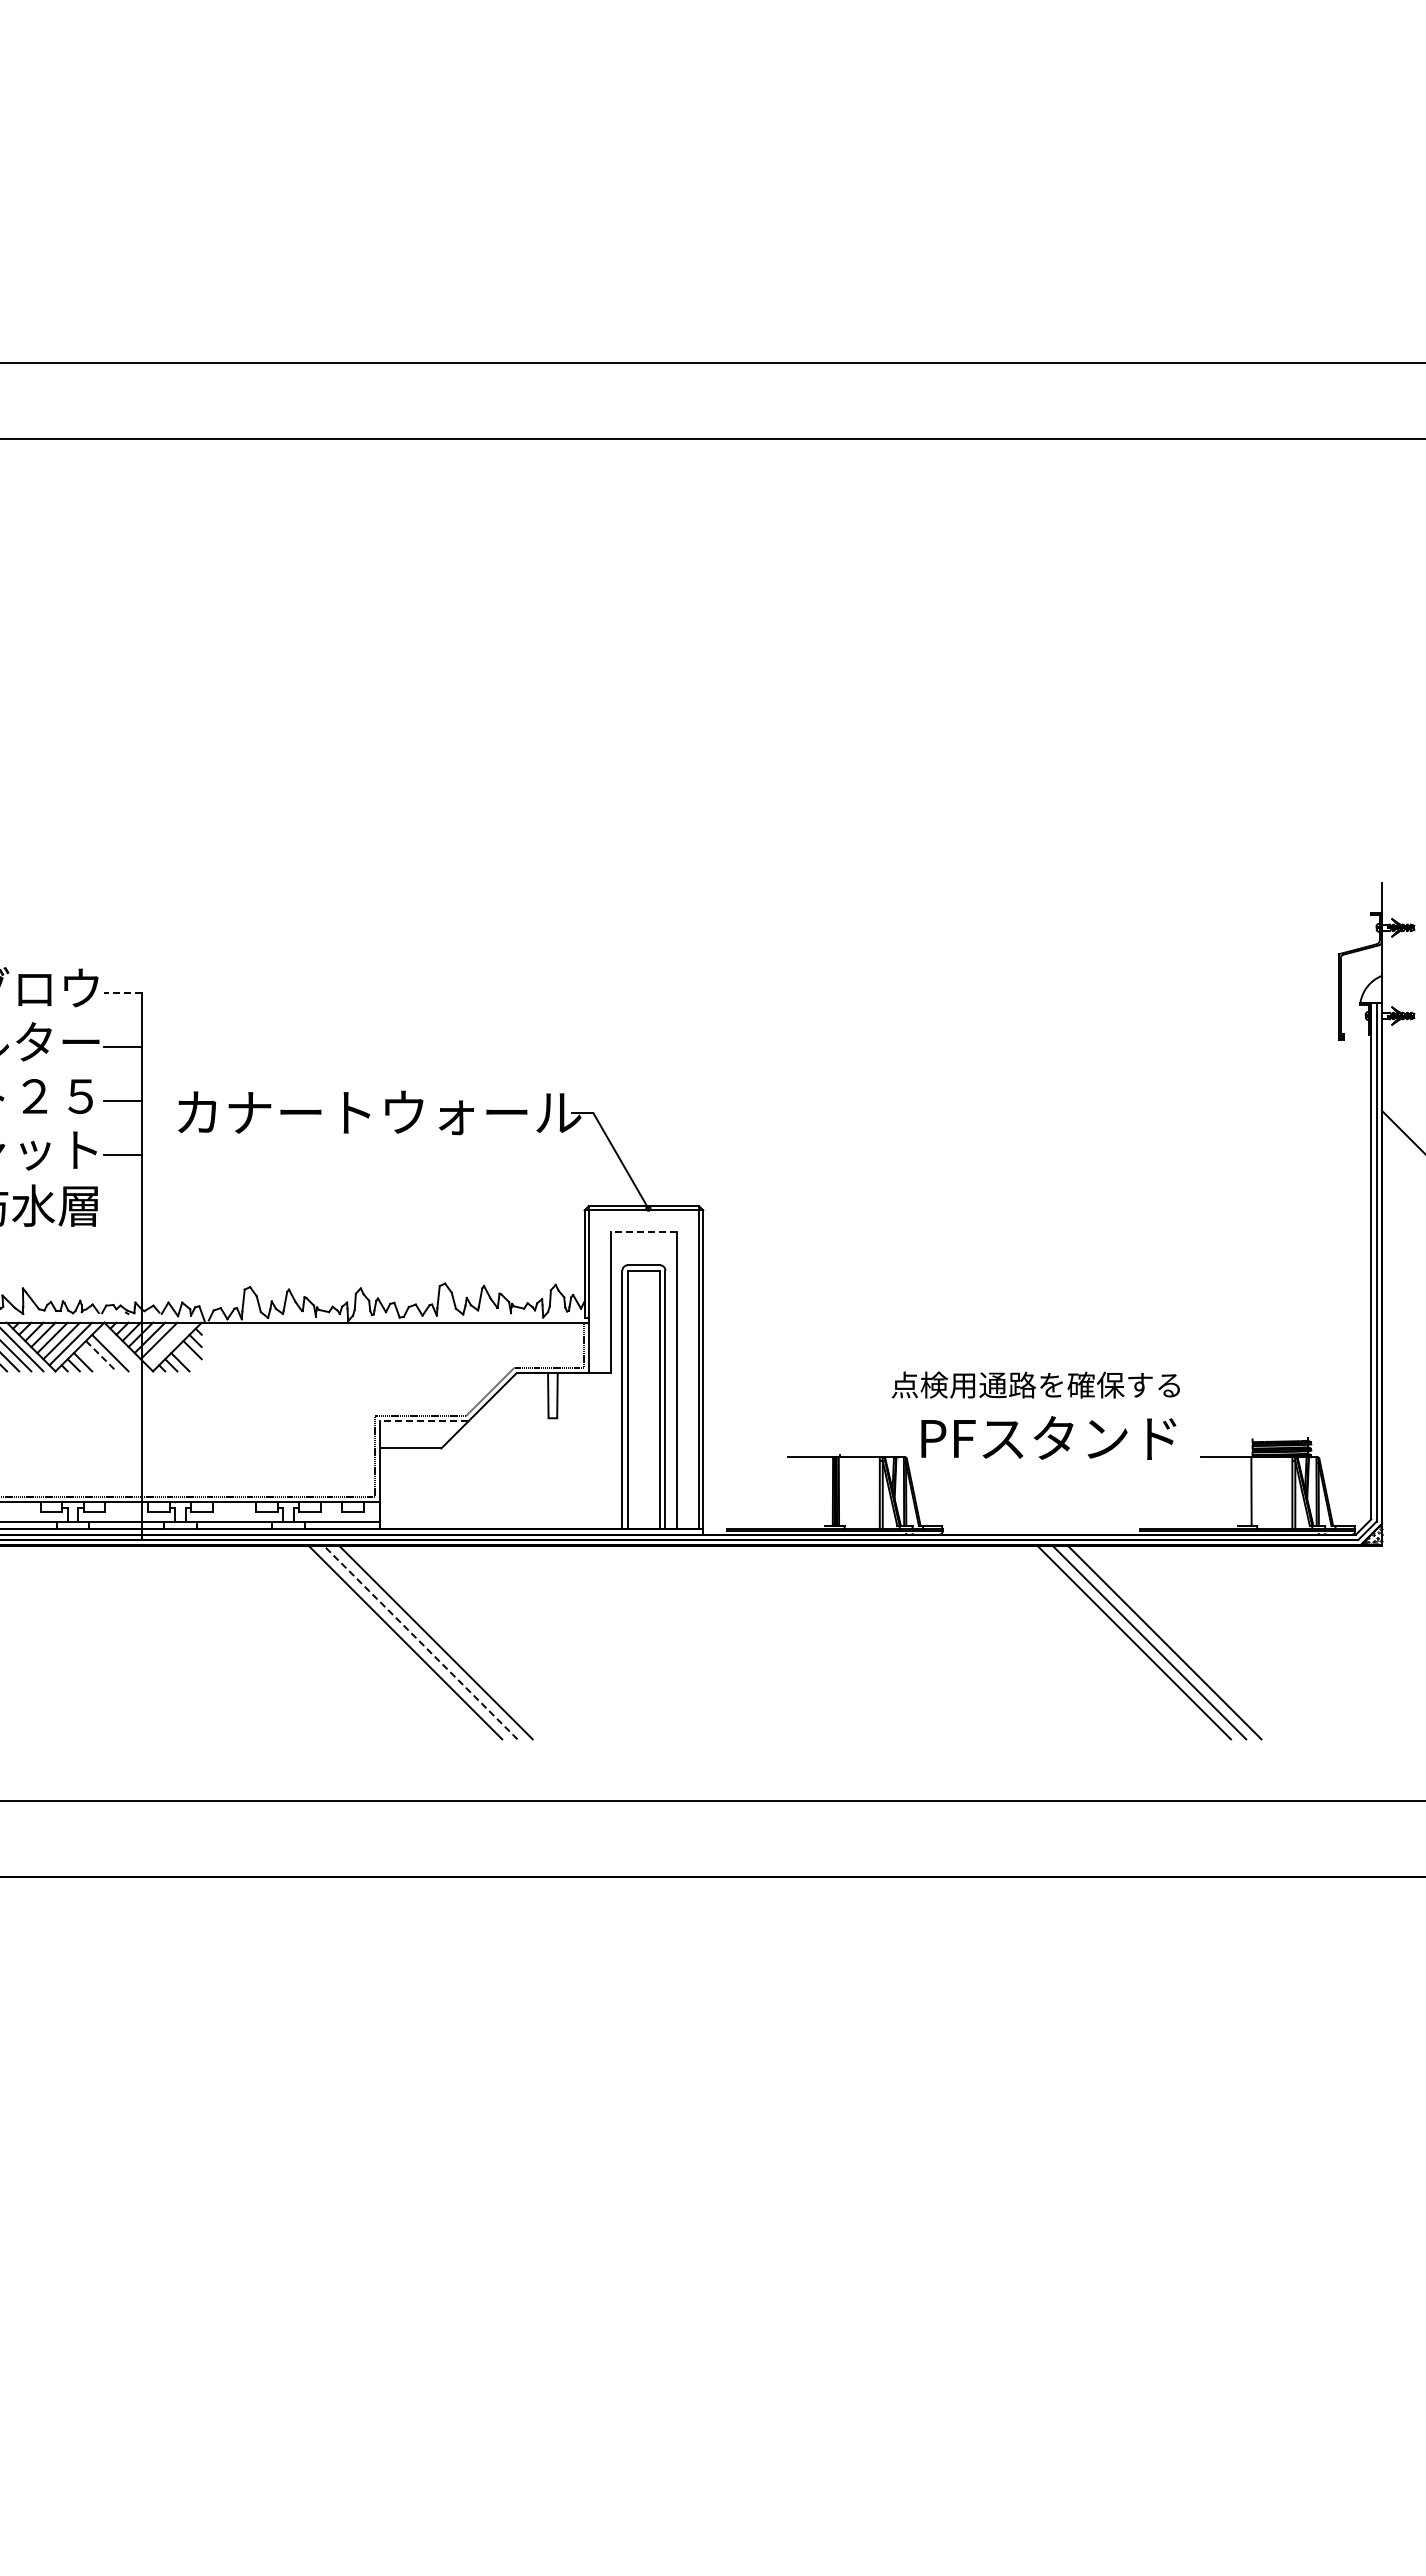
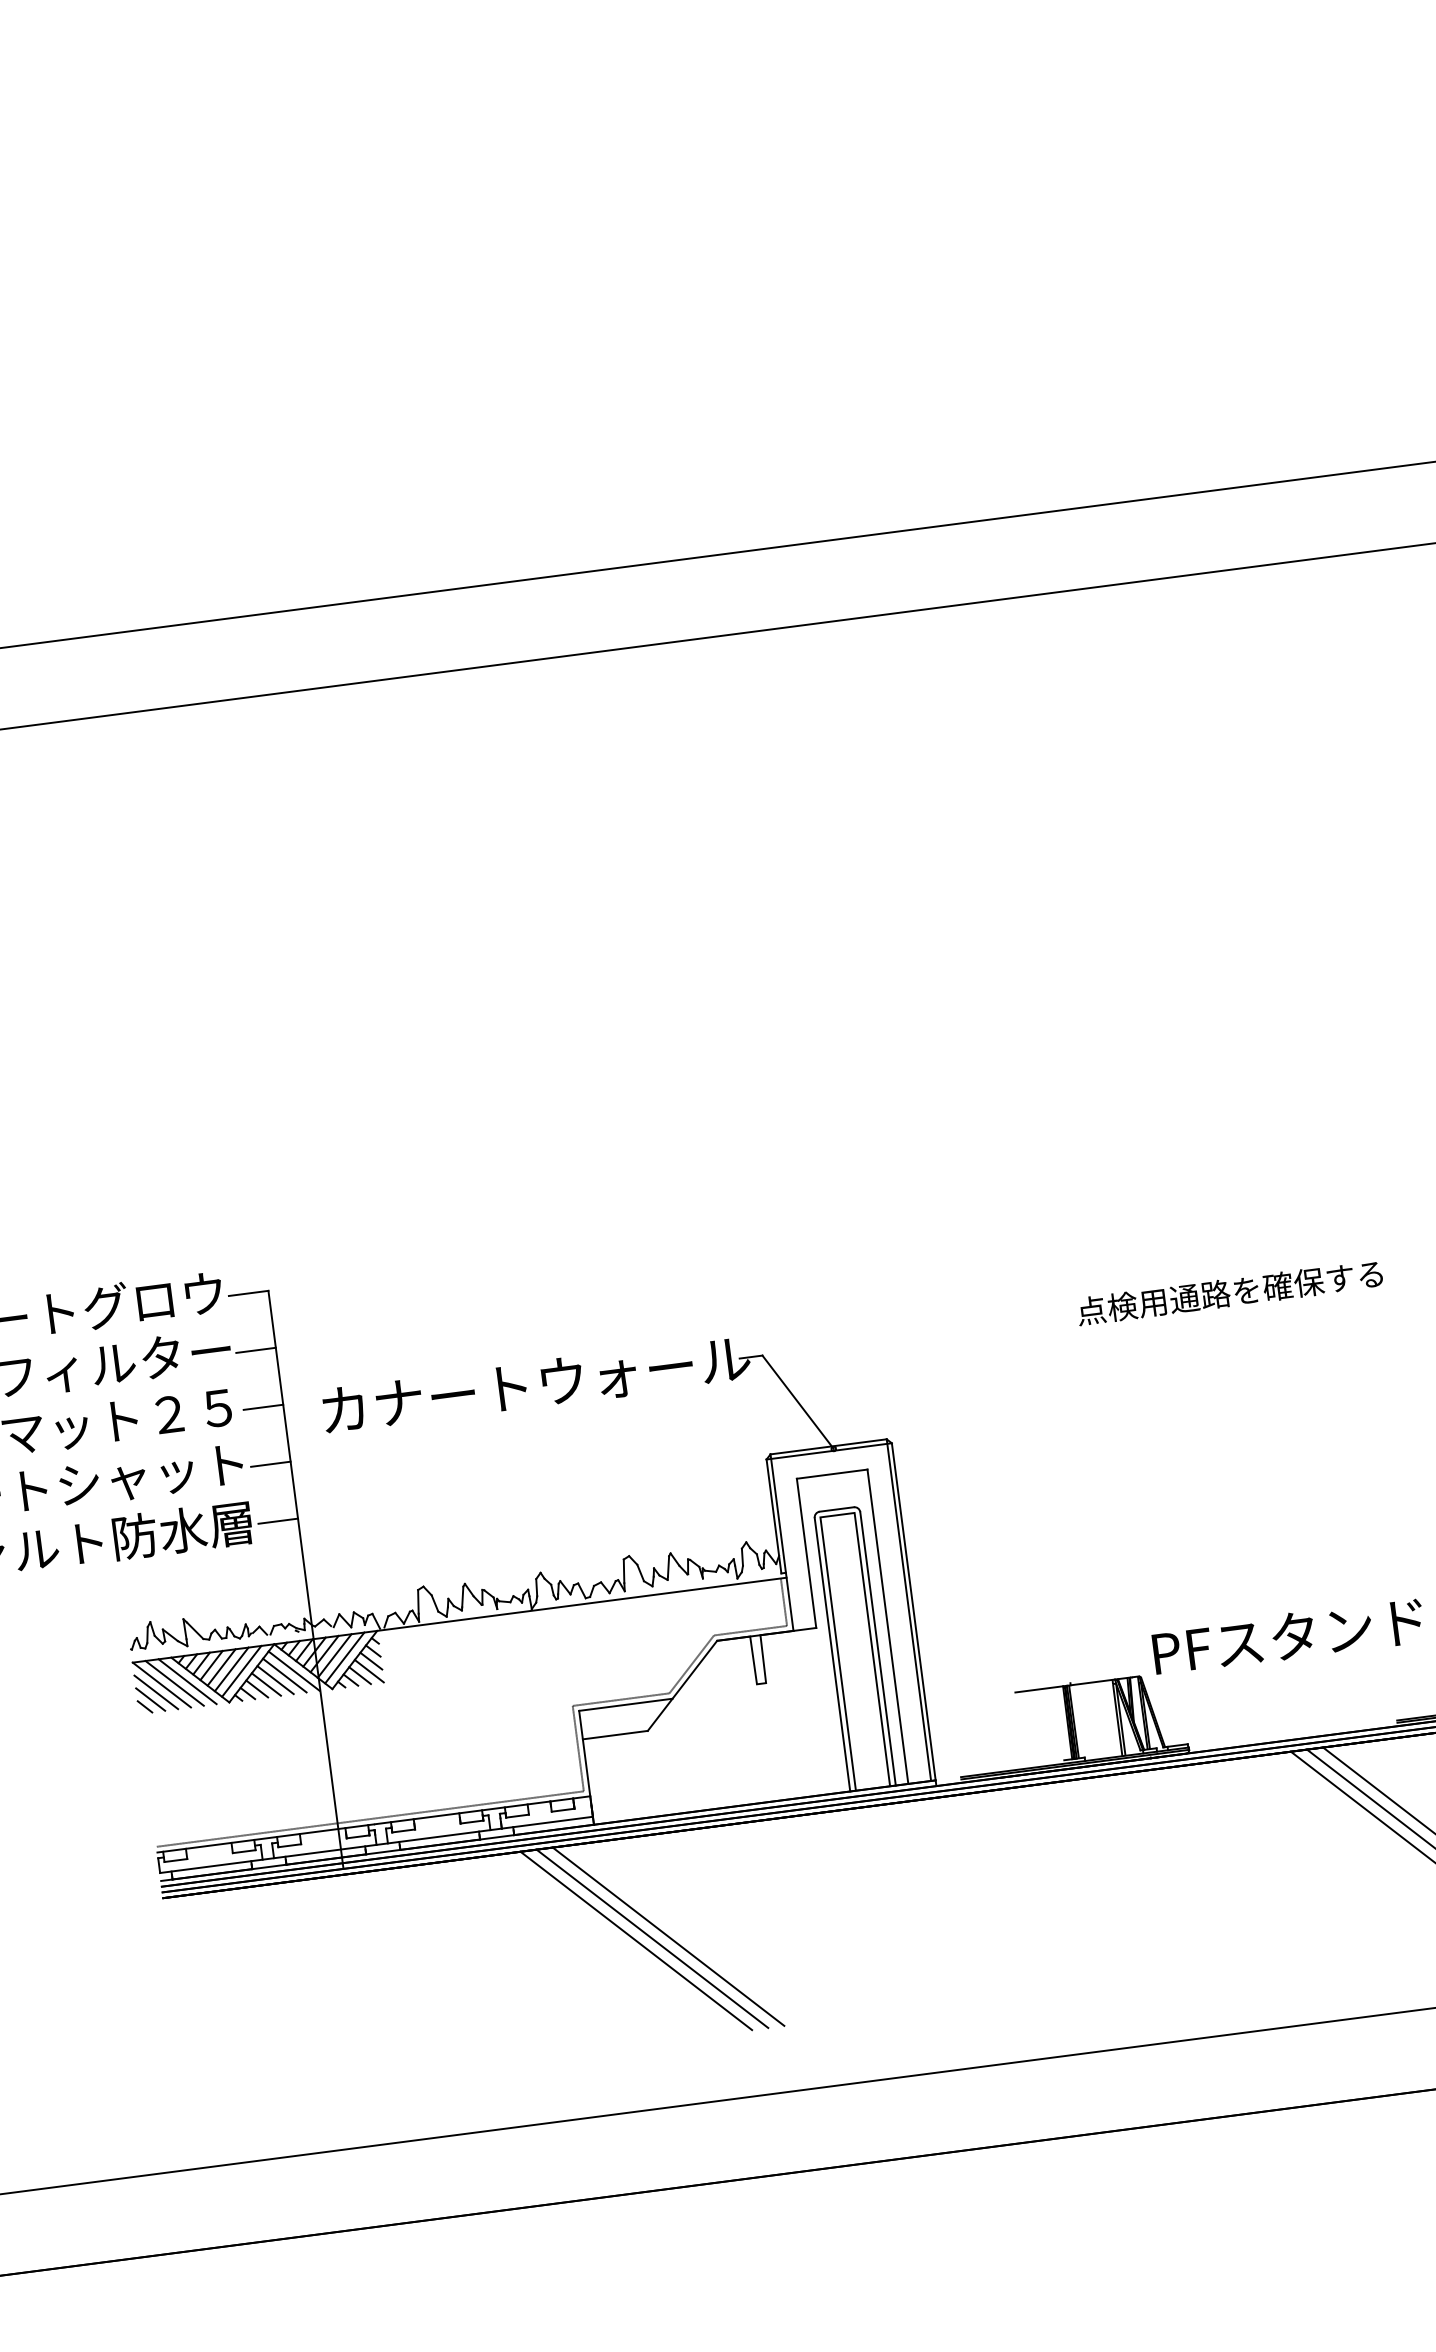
line: (122, 993) -> (248, 1293), dashed -> solid
line: (122, 1208) -> (277, 1521), added
line: (643, 1231) -> (831, 1473), dashed -> solid
line: (168, 1343) -> (344, 1657), added
line: (119, 1349) -> (293, 1670), added
line: (101, 1356) -> (275, 1680), dashed -> solid
line: (92, 1359) -> (266, 1684), added
line: (189, 1359) -> (369, 1671), added
text: (1035, 1384) -> (1229, 1292), moved
line: (423, 1421) -> (625, 1704), dashed -> solid
line: (420, 1642) -> (652, 1938), dashed -> solid

